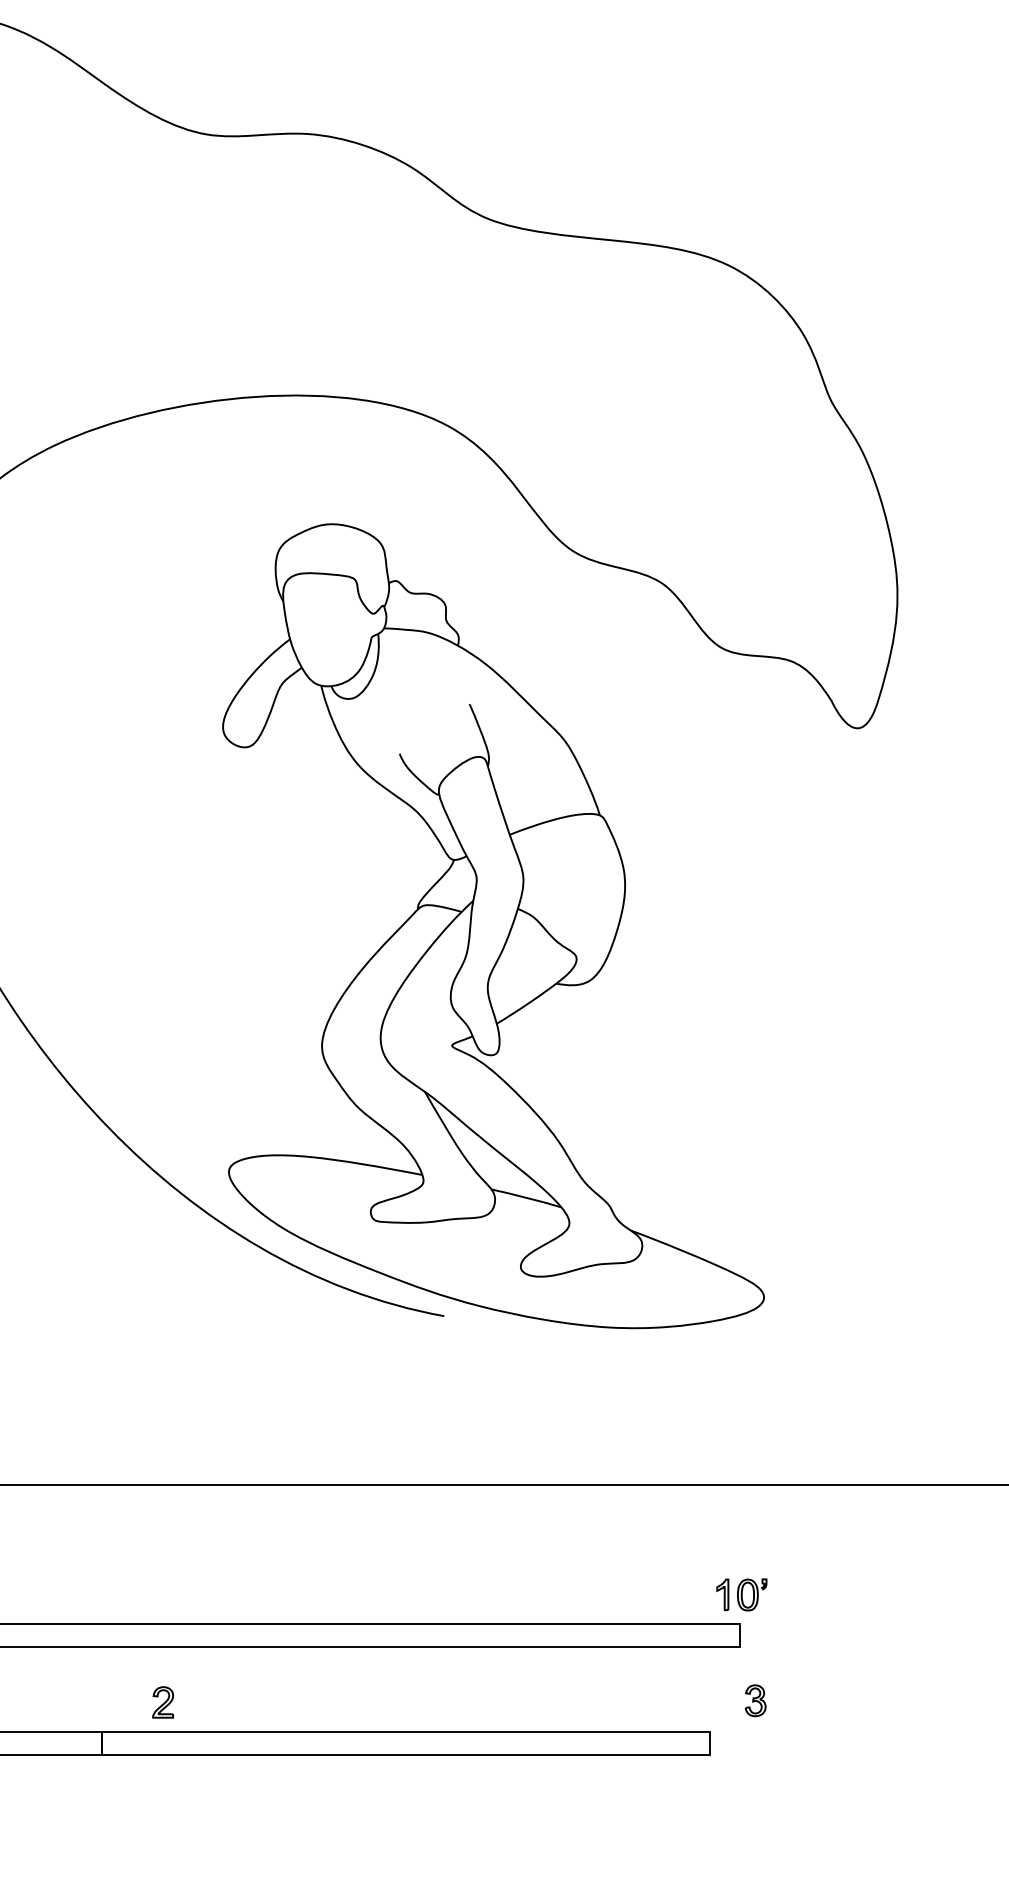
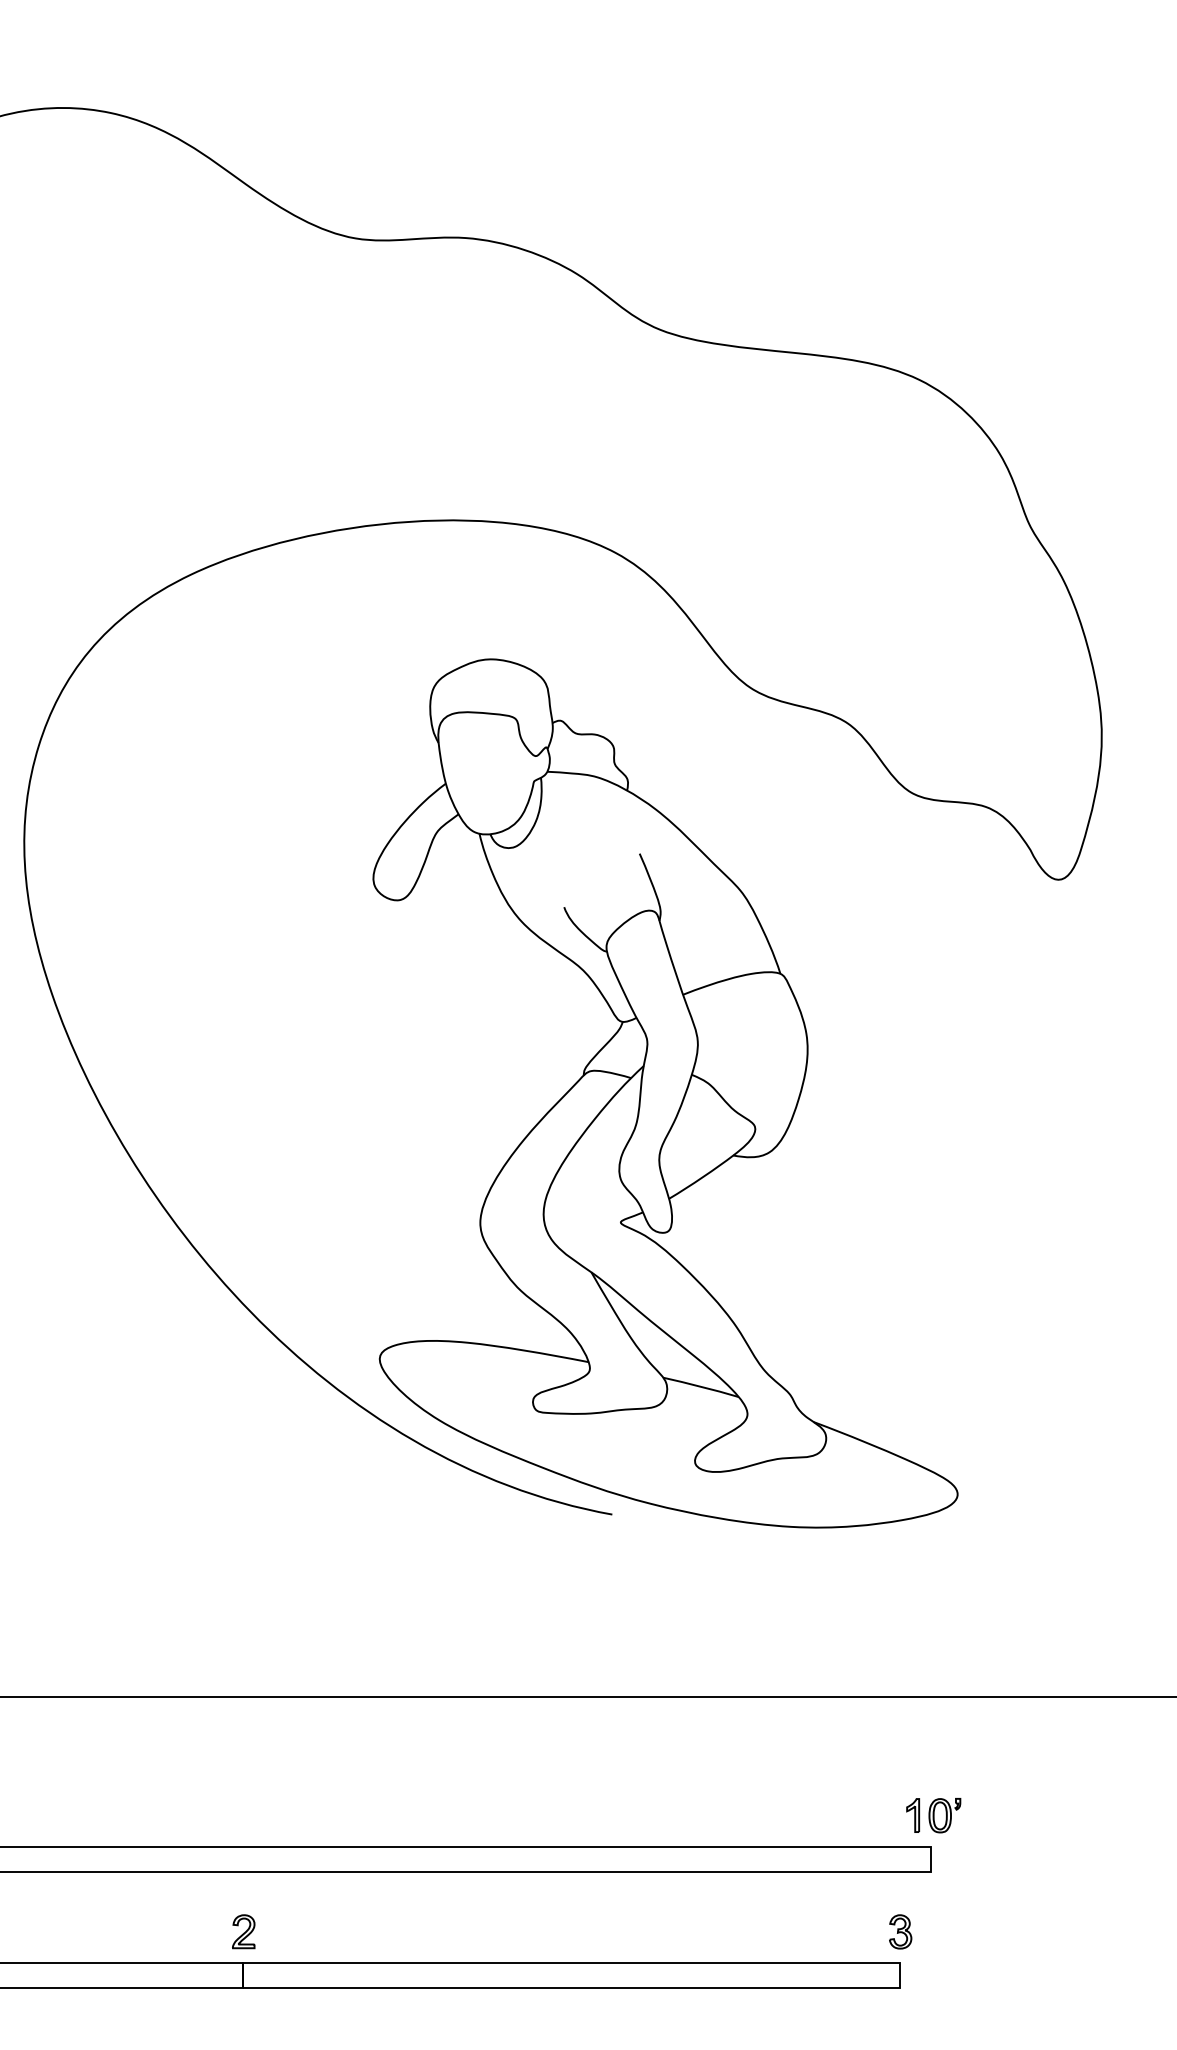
part: (755, 1700) -> (900, 1931), moved
part: (162, 1702) -> (243, 1931), moved

